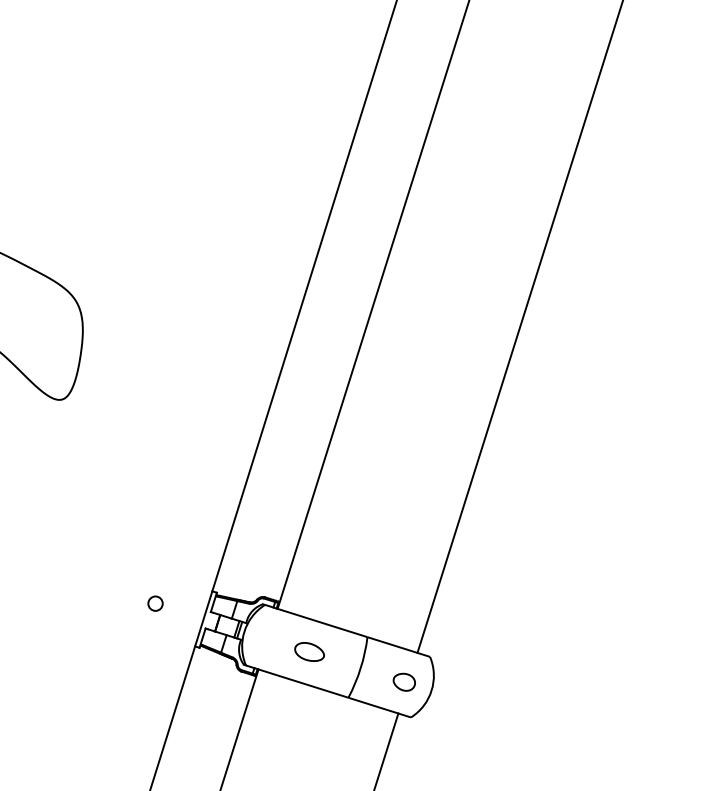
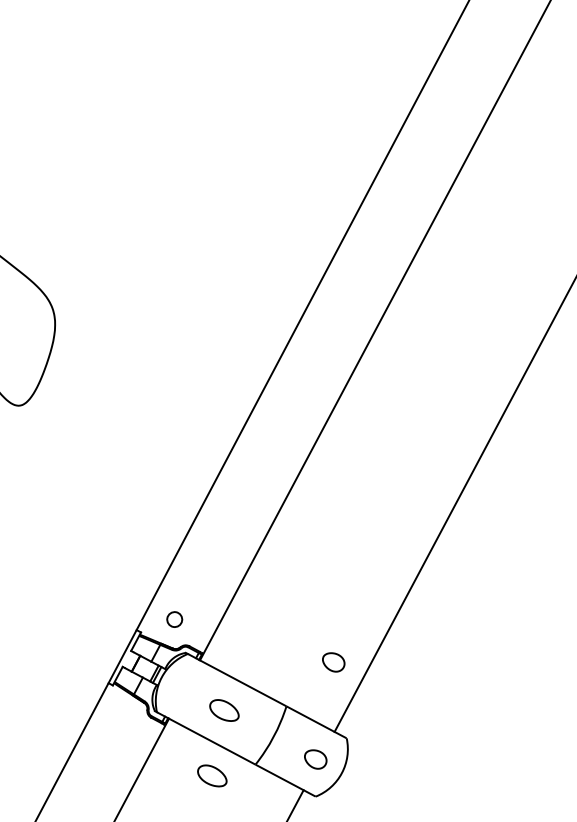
part: (403, 586) -> (332, 661), added
circle: (155, 603) -> (174, 619), moved
part: (309, 715) -> (212, 775), added

